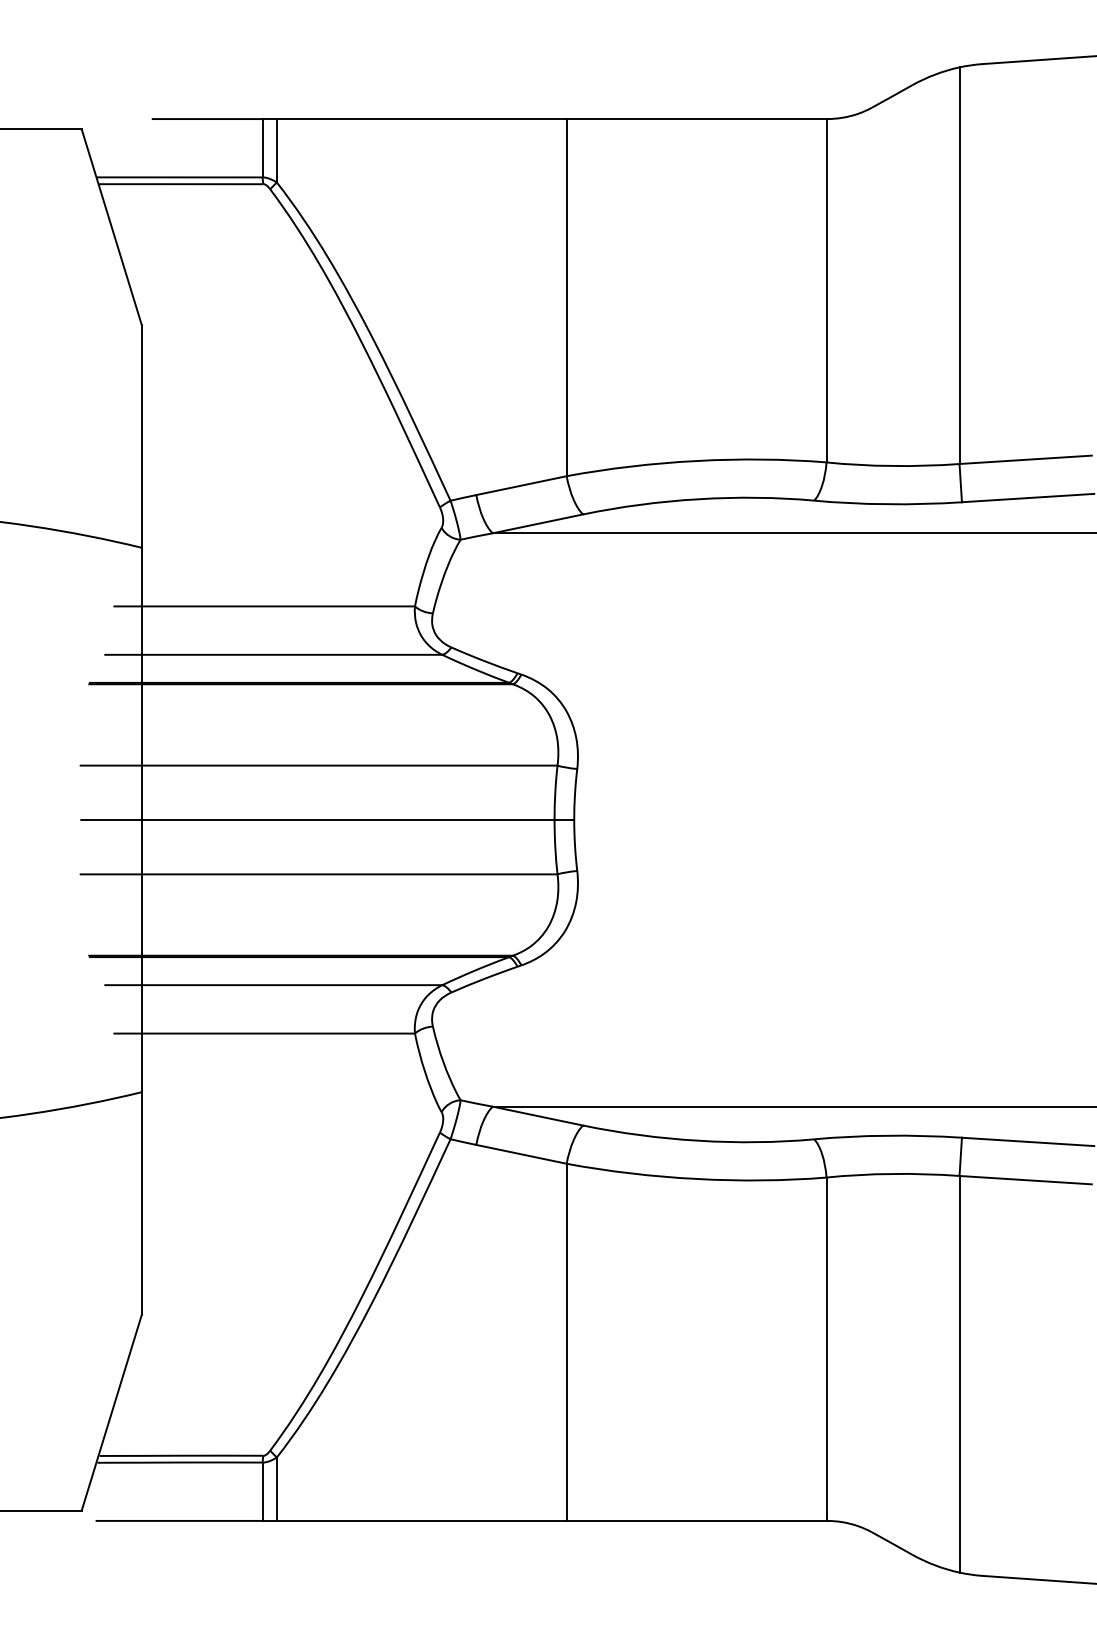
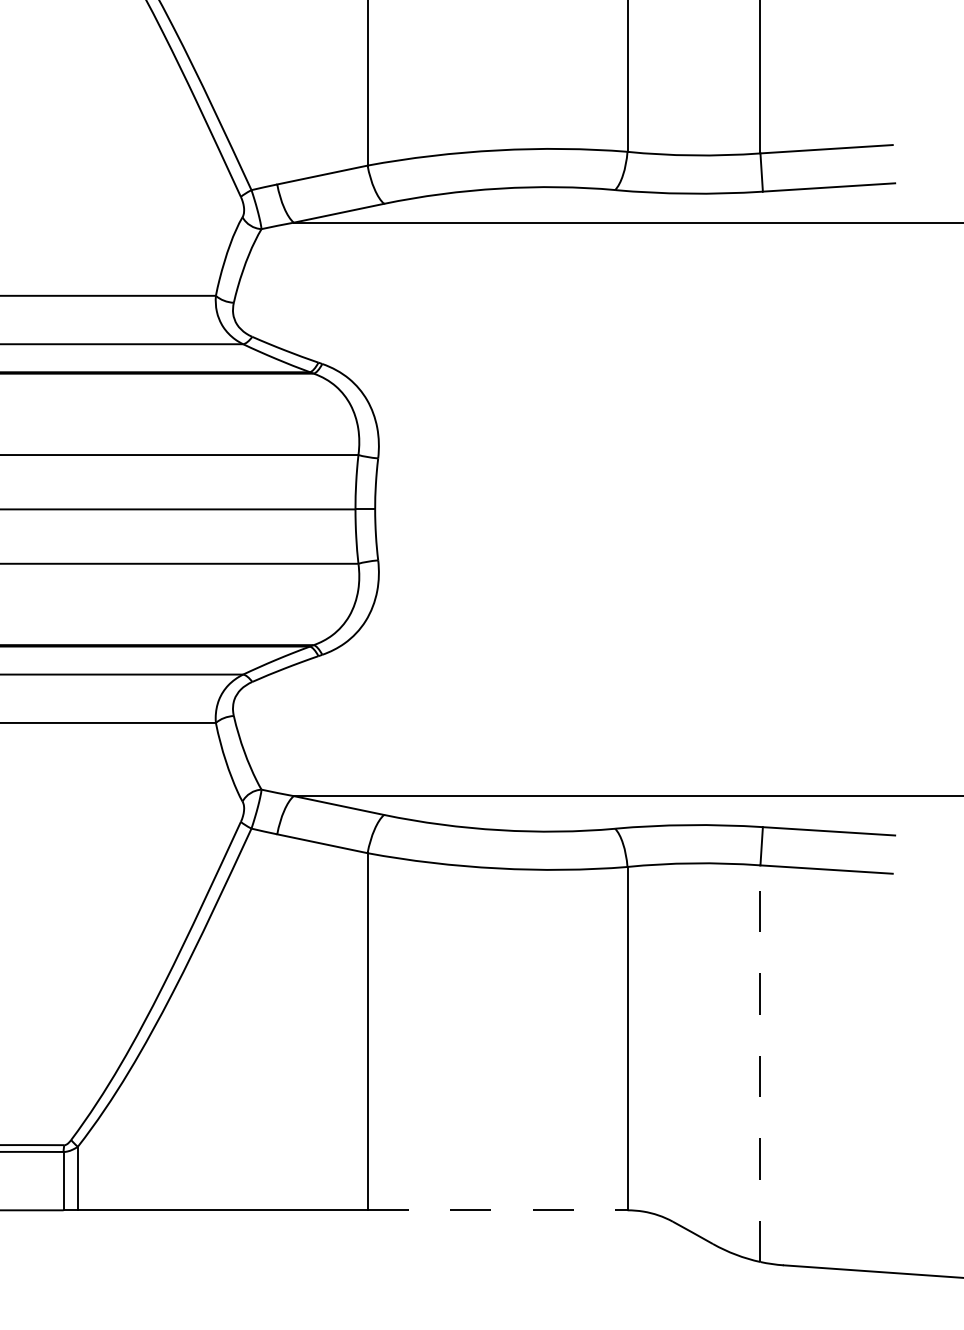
line: (959, 1373) -> (760, 1062), solid -> dashed
line: (696, 1520) -> (497, 1209), solid -> dashed

